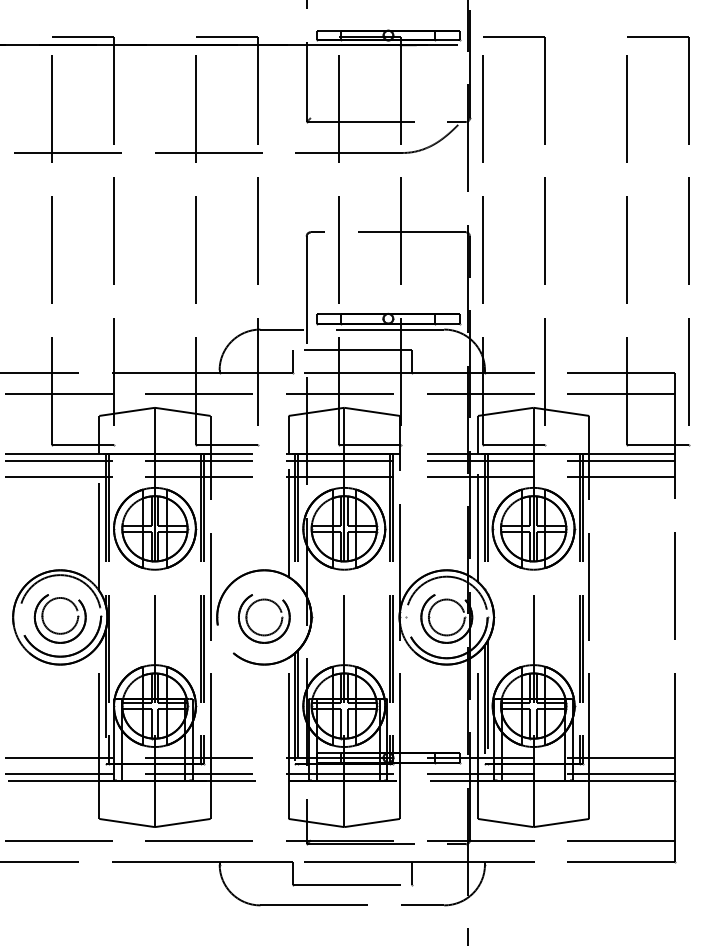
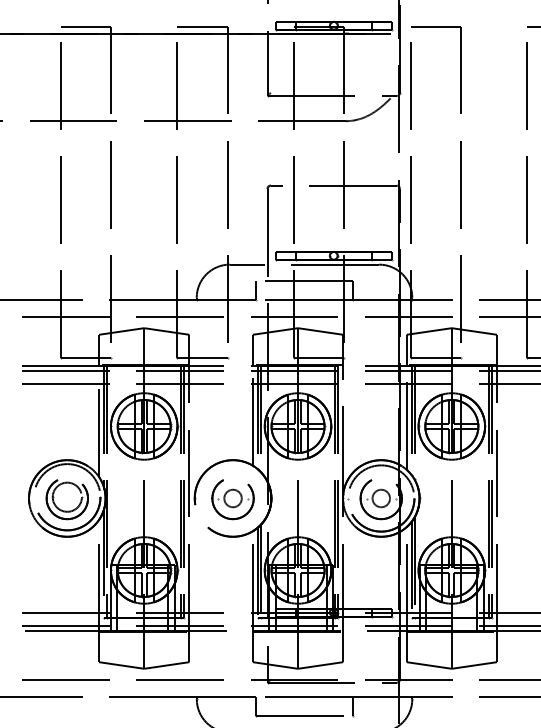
circle: (264, 617) -> (233, 498), size x0.6
circle: (446, 617) -> (381, 498), size x0.6

